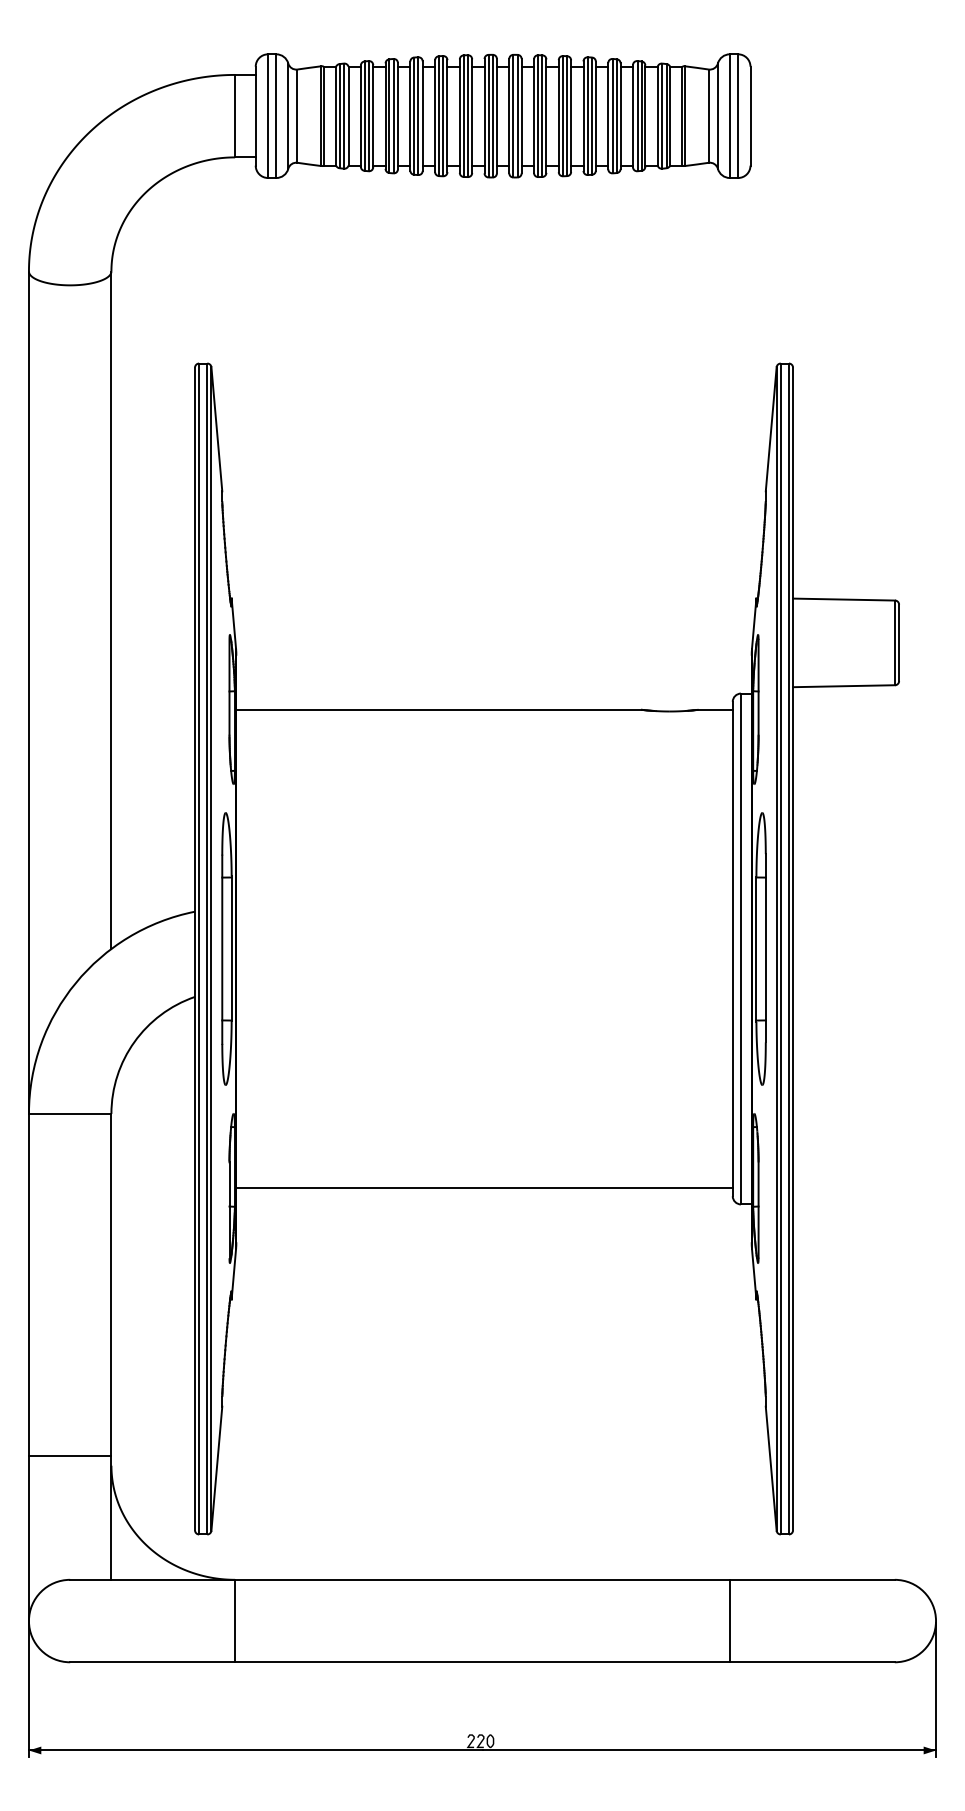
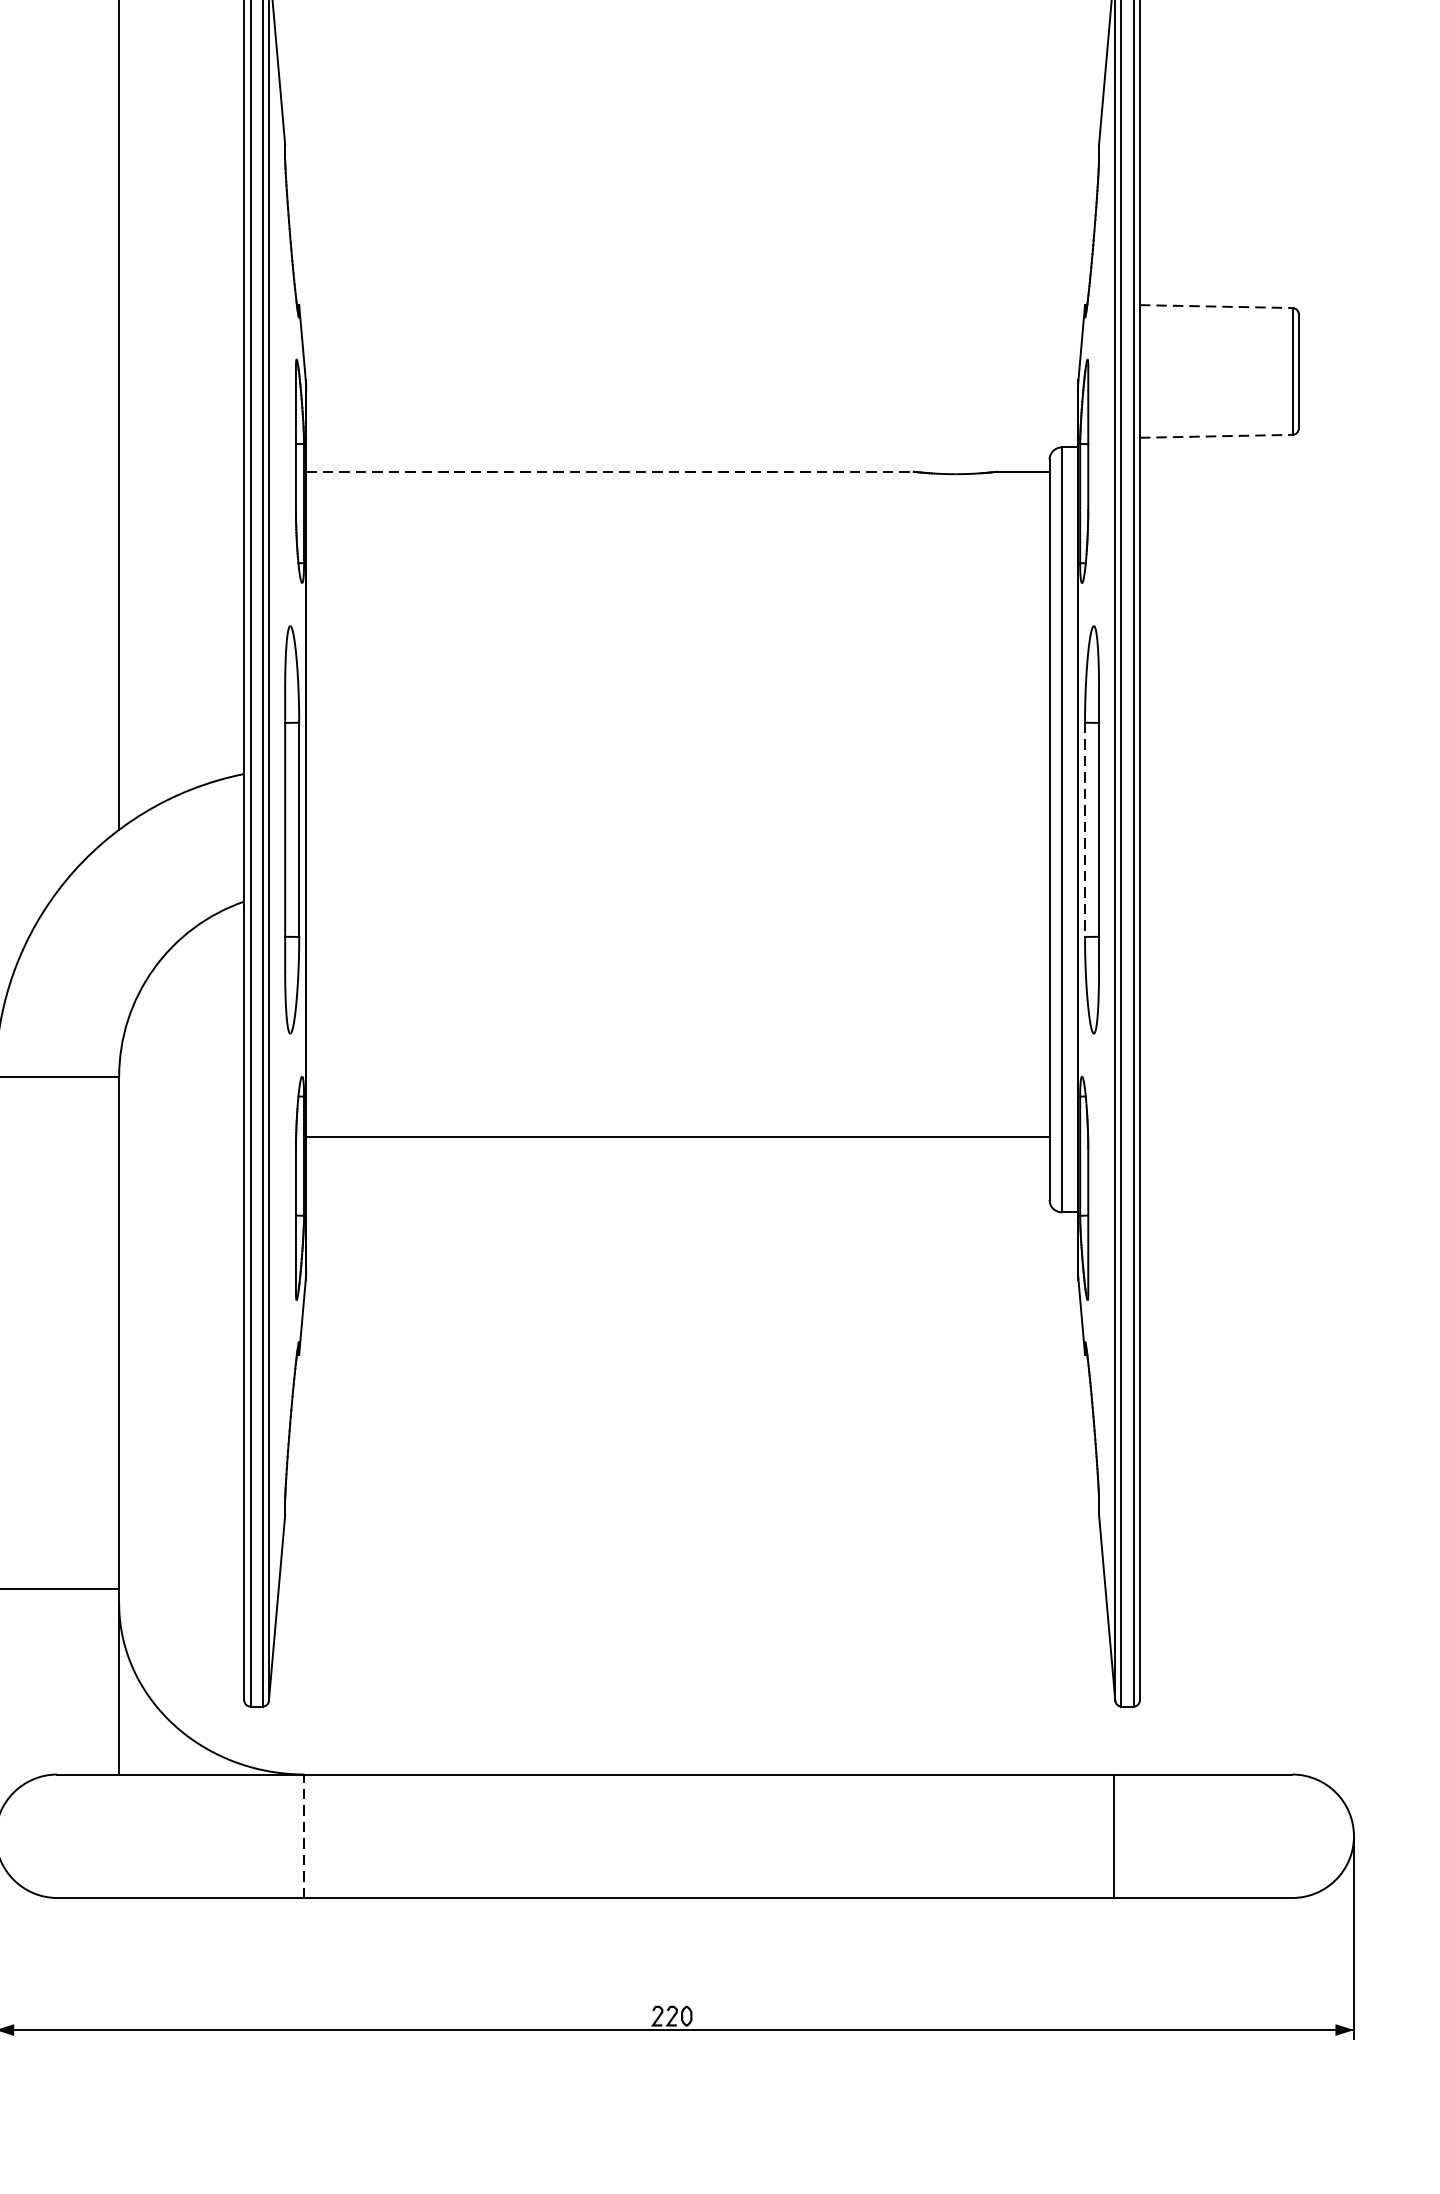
line: (844, 599) -> (1216, 306), solid -> dashed
line: (844, 686) -> (1216, 436), solid -> dashed
line: (439, 709) -> (610, 471), solid -> dashed
line: (756, 950) -> (1085, 832), solid -> dashed
line: (484, 1188) -> (677, 1137), moved
line: (235, 1620) -> (304, 1835), solid -> dashed
line: (729, 1620) -> (1113, 1835), moved

